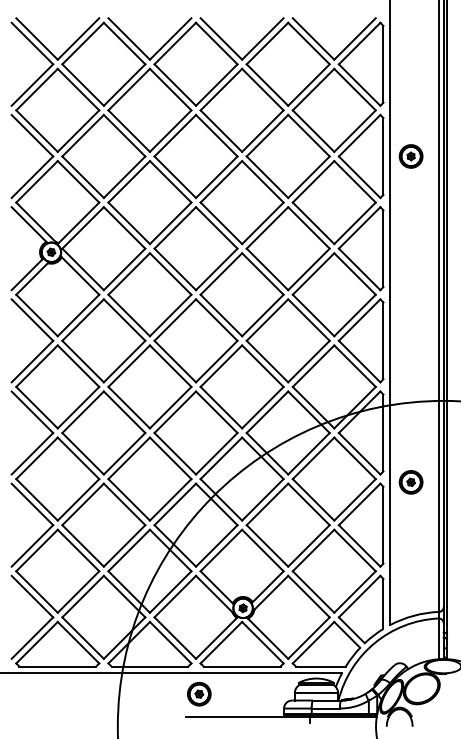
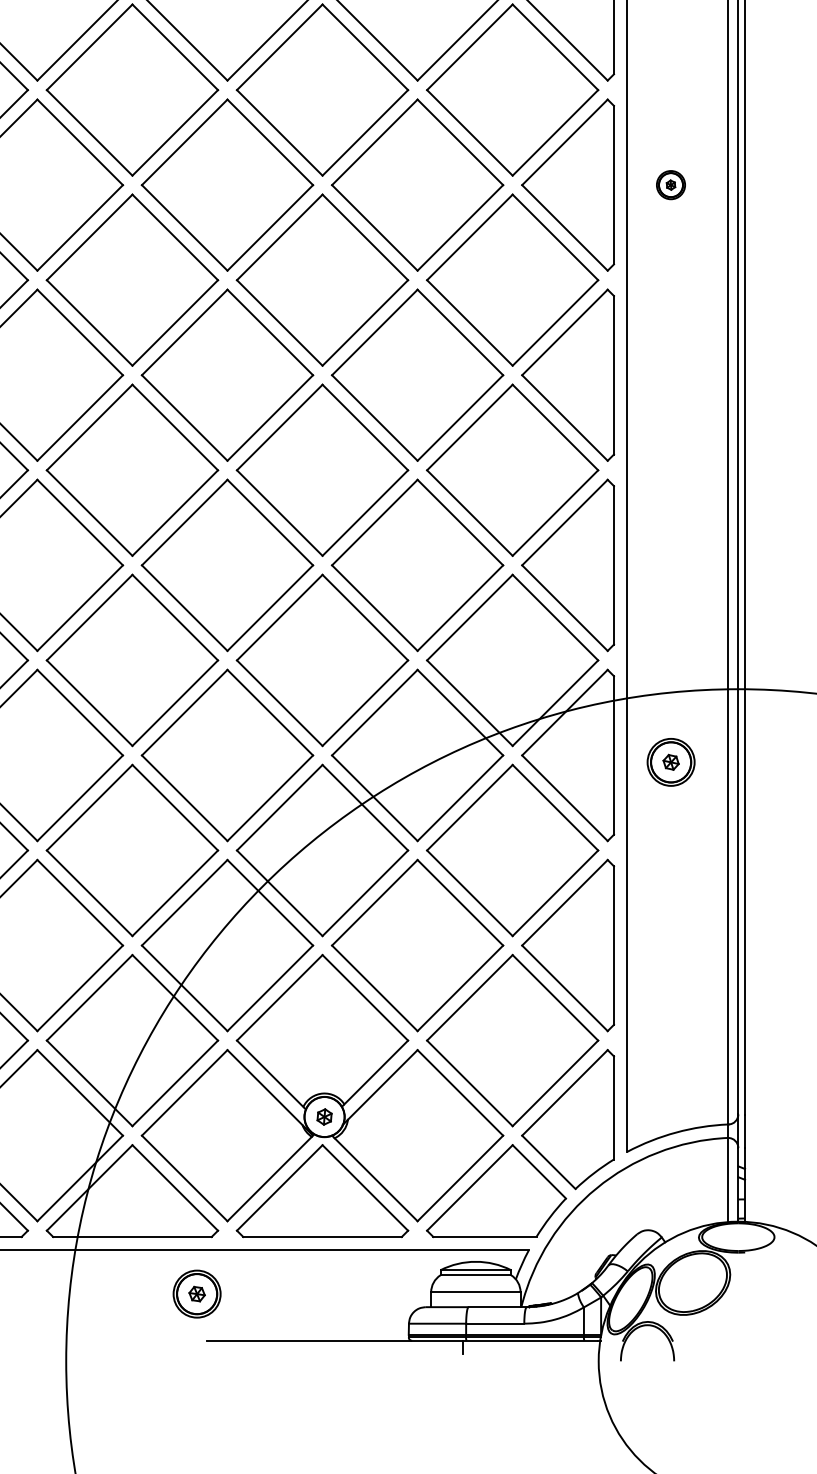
part: (410, 156) -> (669, 185), size x0.6
part: (410, 482) -> (669, 762), moved
part: (199, 693) -> (197, 1292), moved

